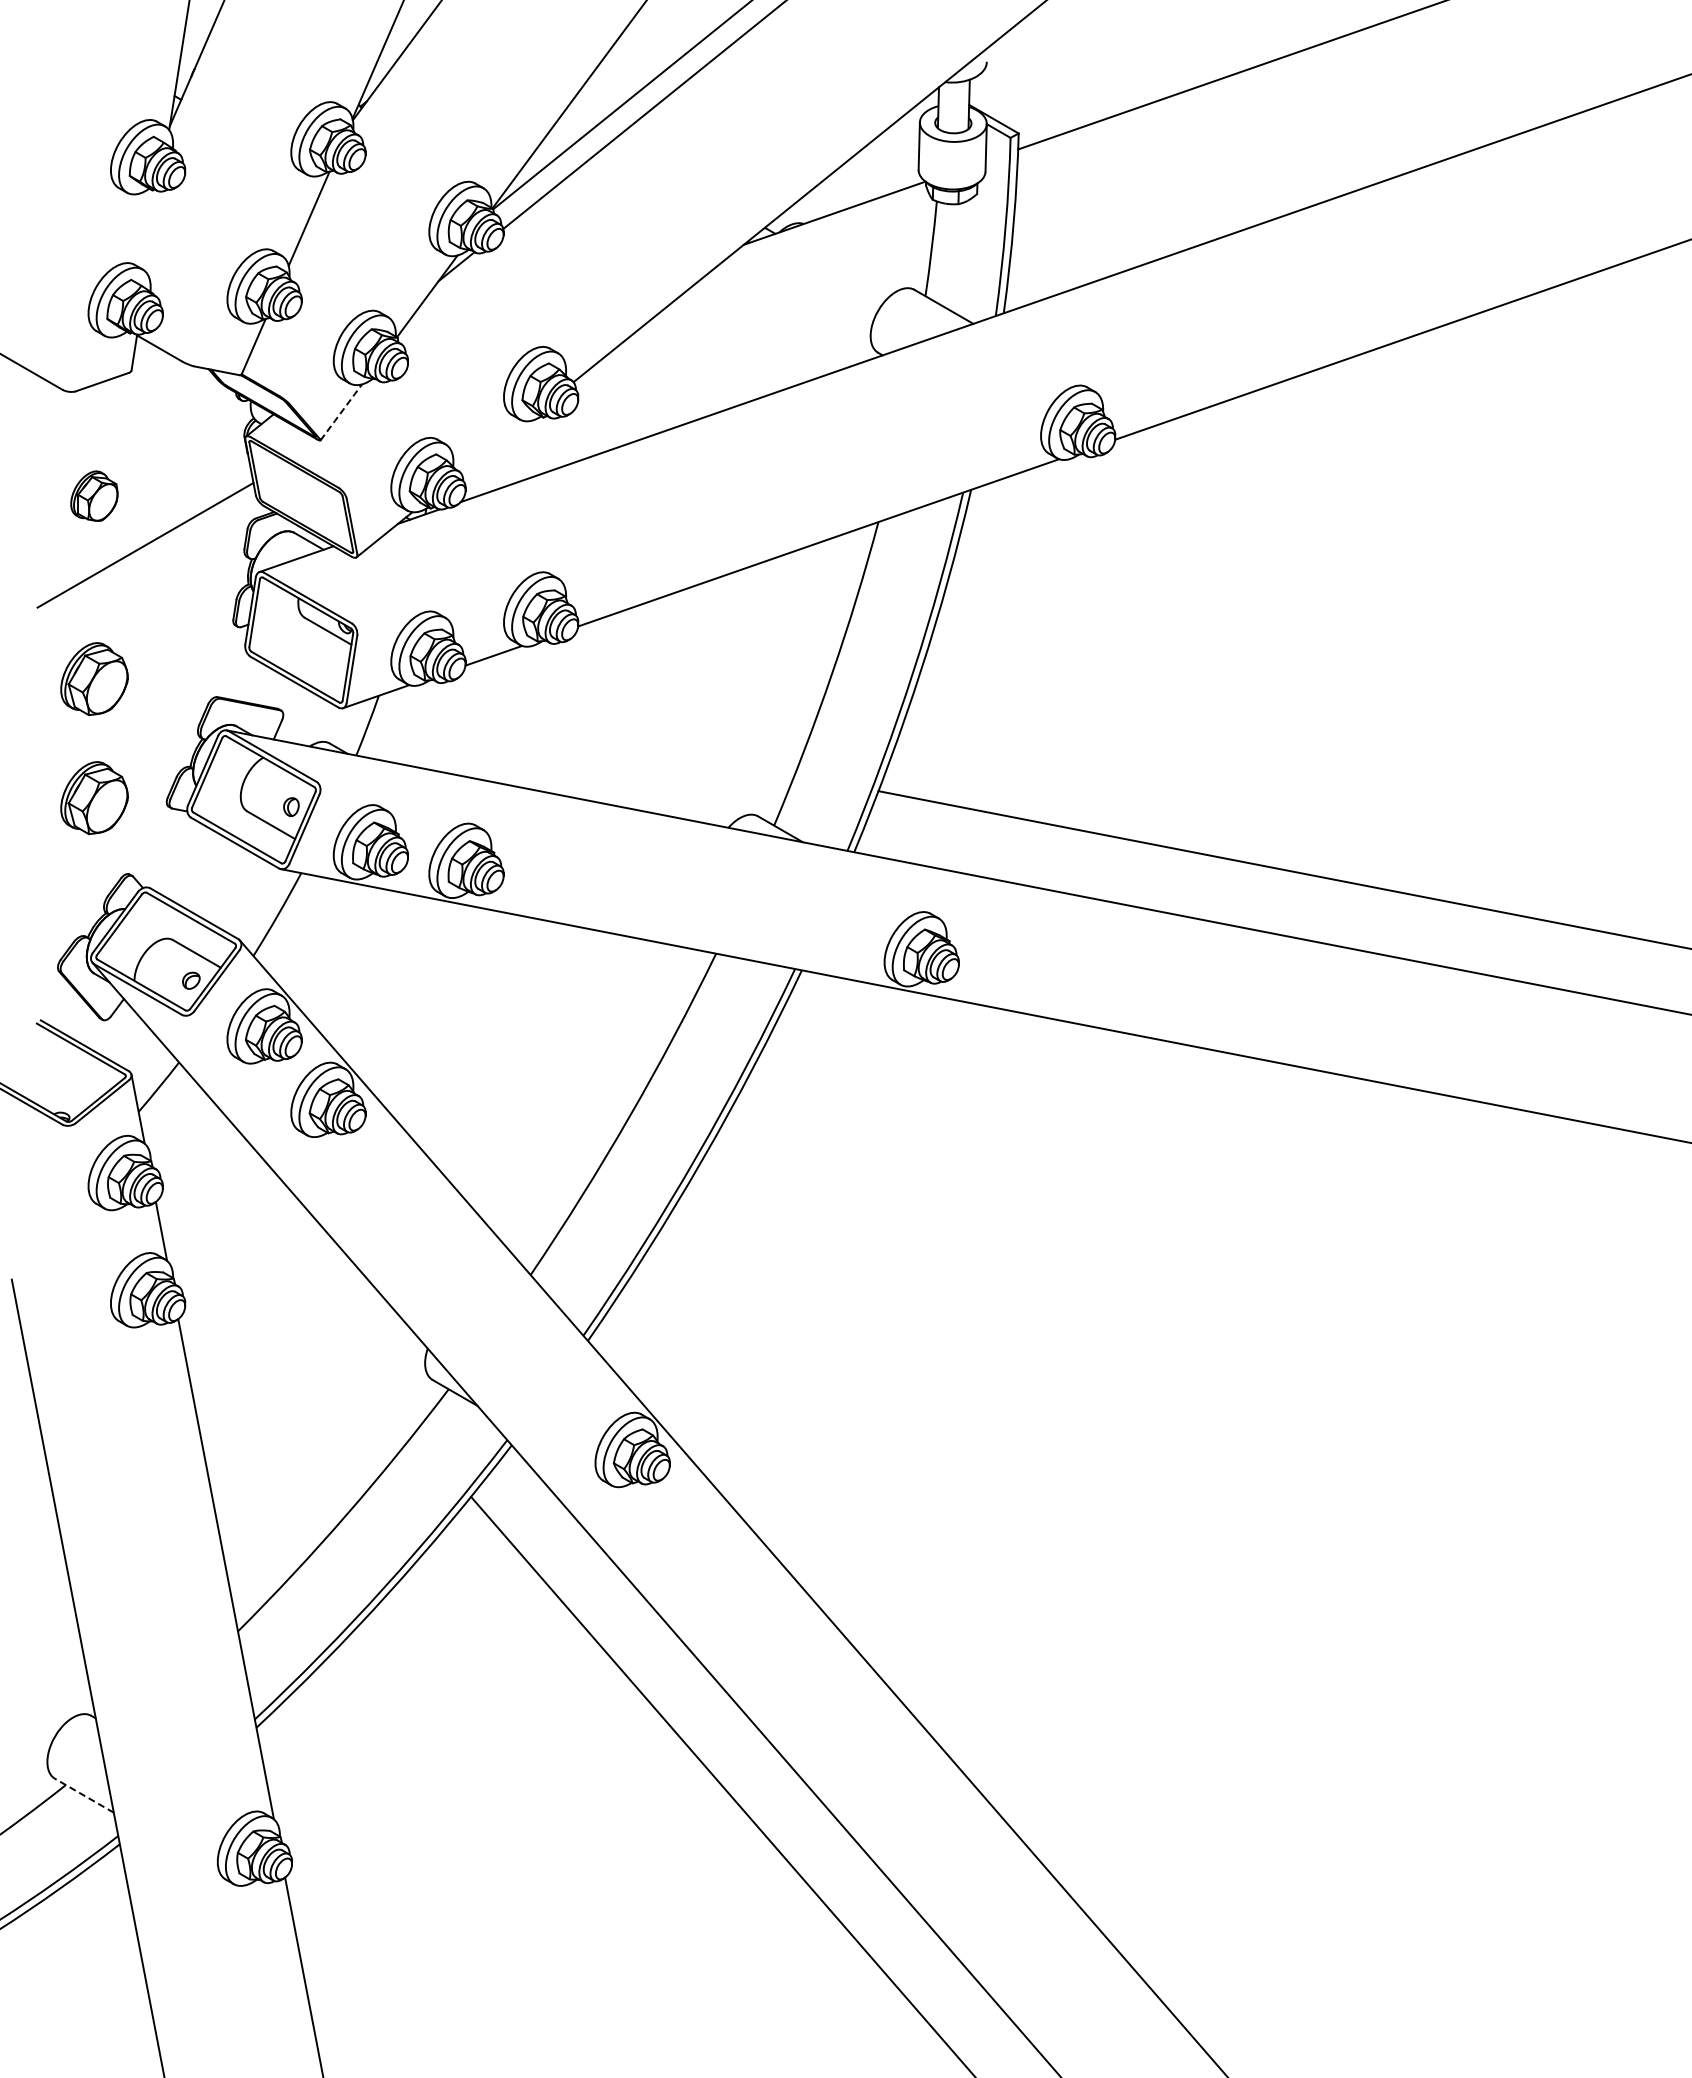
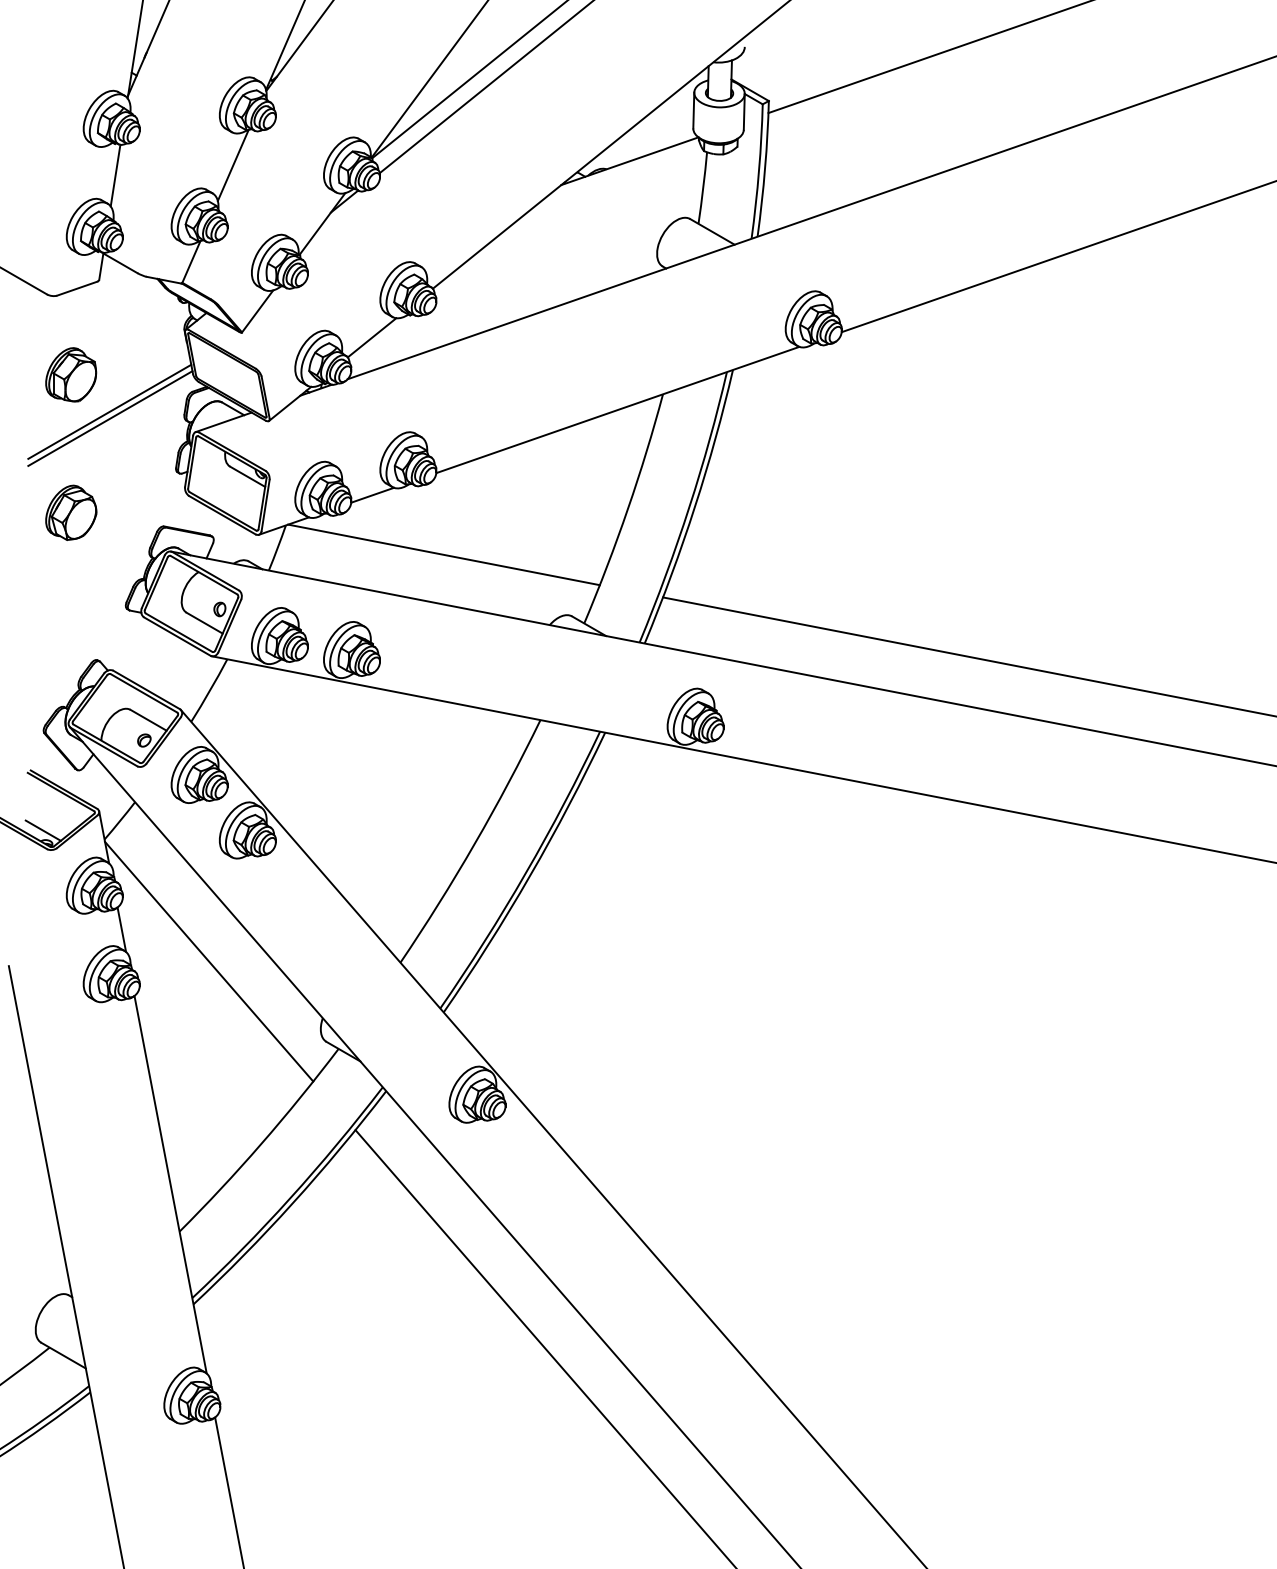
line: (152, 232) -> (115, 175), added
line: (341, 412) -> (257, 311), dashed -> solid
line: (492, 447) -> (371, 338), added
part: (94, 495) -> (71, 374), size x1.43
line: (146, 553) -> (110, 418), added
line: (587, 734) -> (443, 554), added
part: (94, 797) -> (71, 602), removed
line: (57, 1099) -> (43, 830), added
line: (277, 1273) -> (209, 961), added
line: (83, 1795) -> (62, 1355), dashed -> solid

